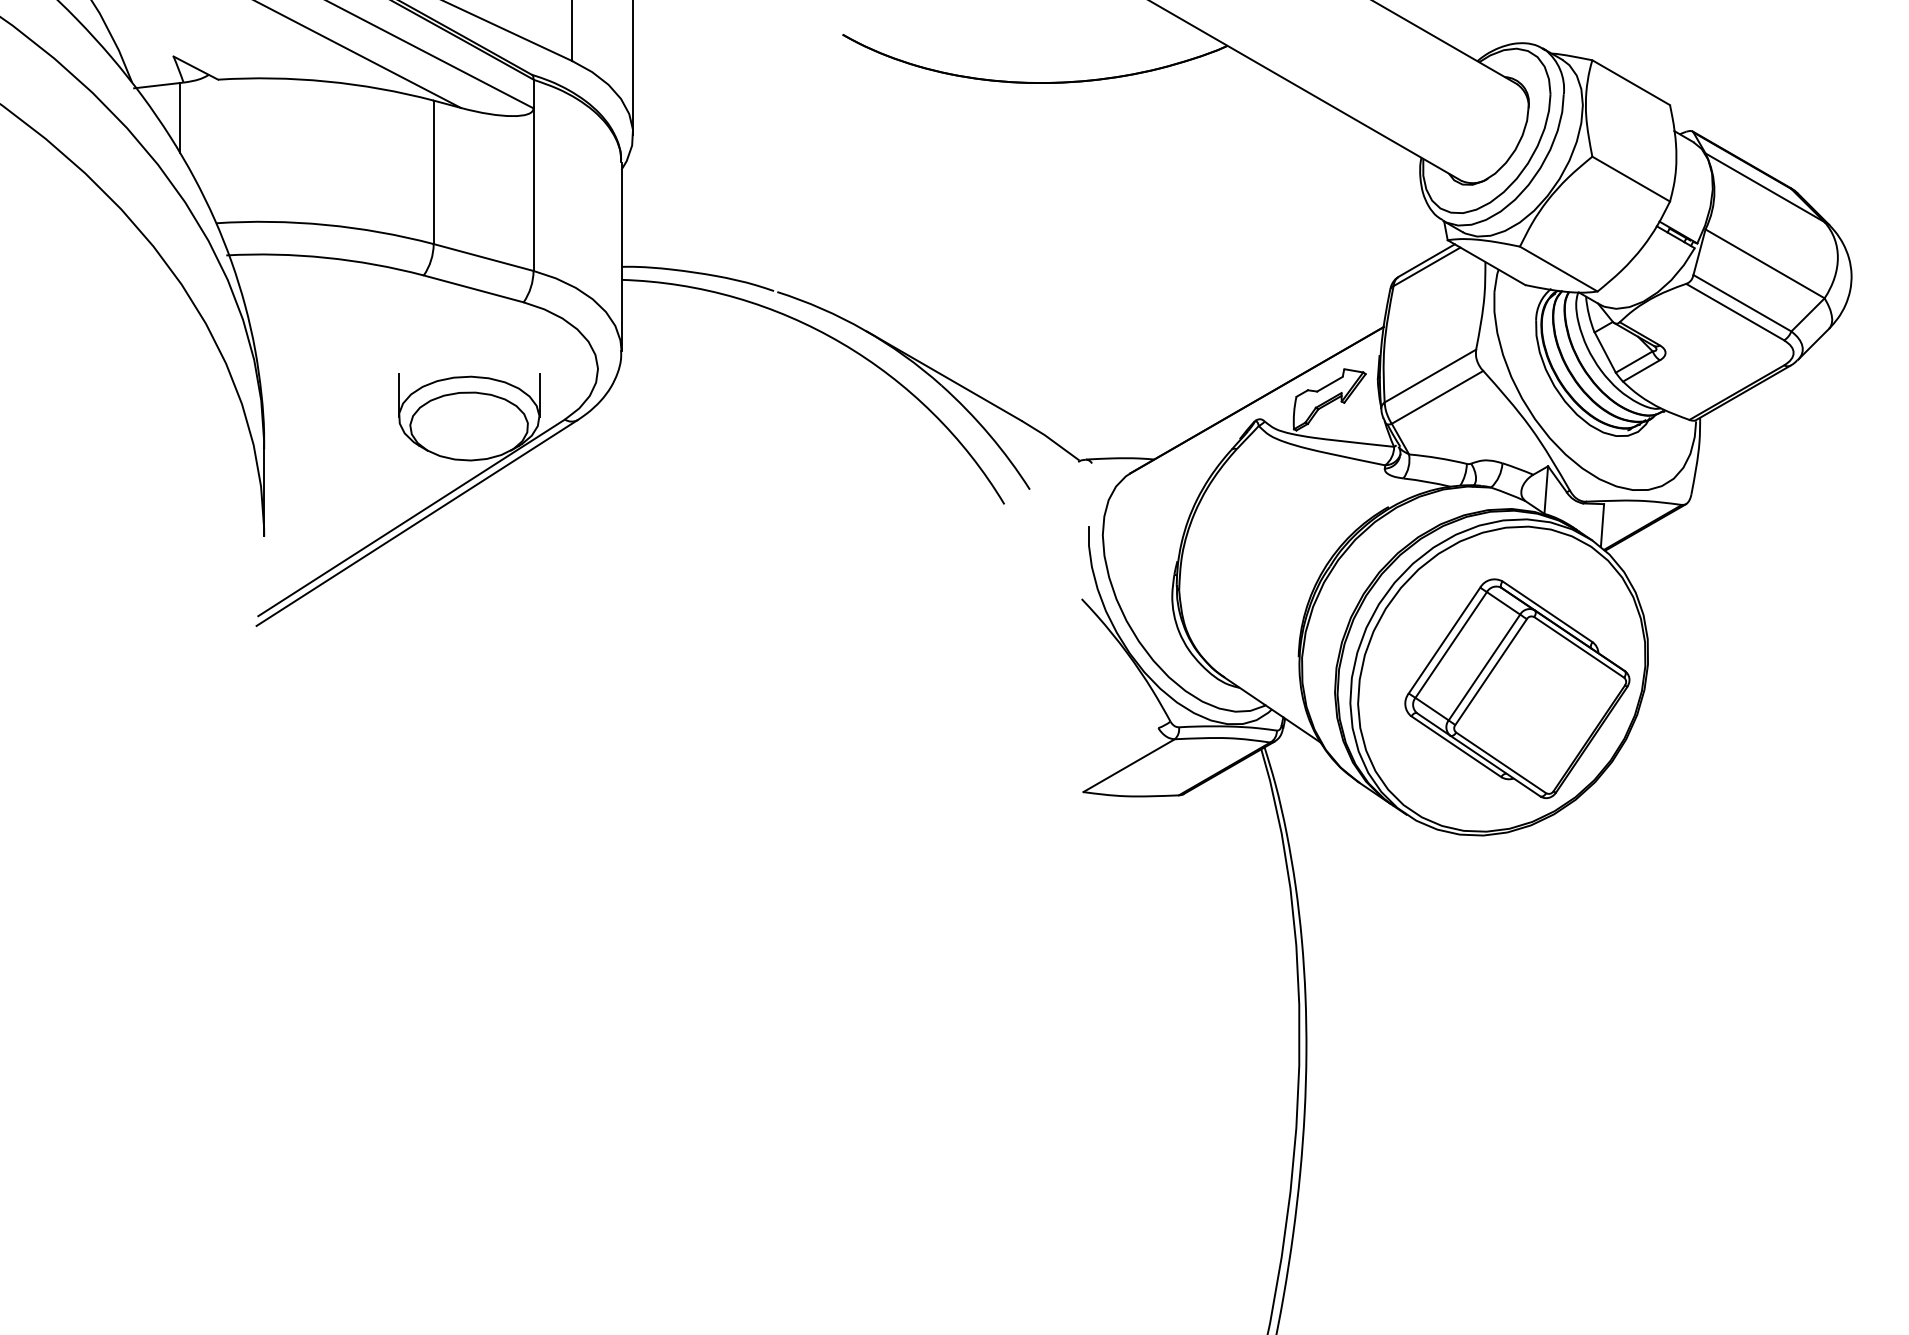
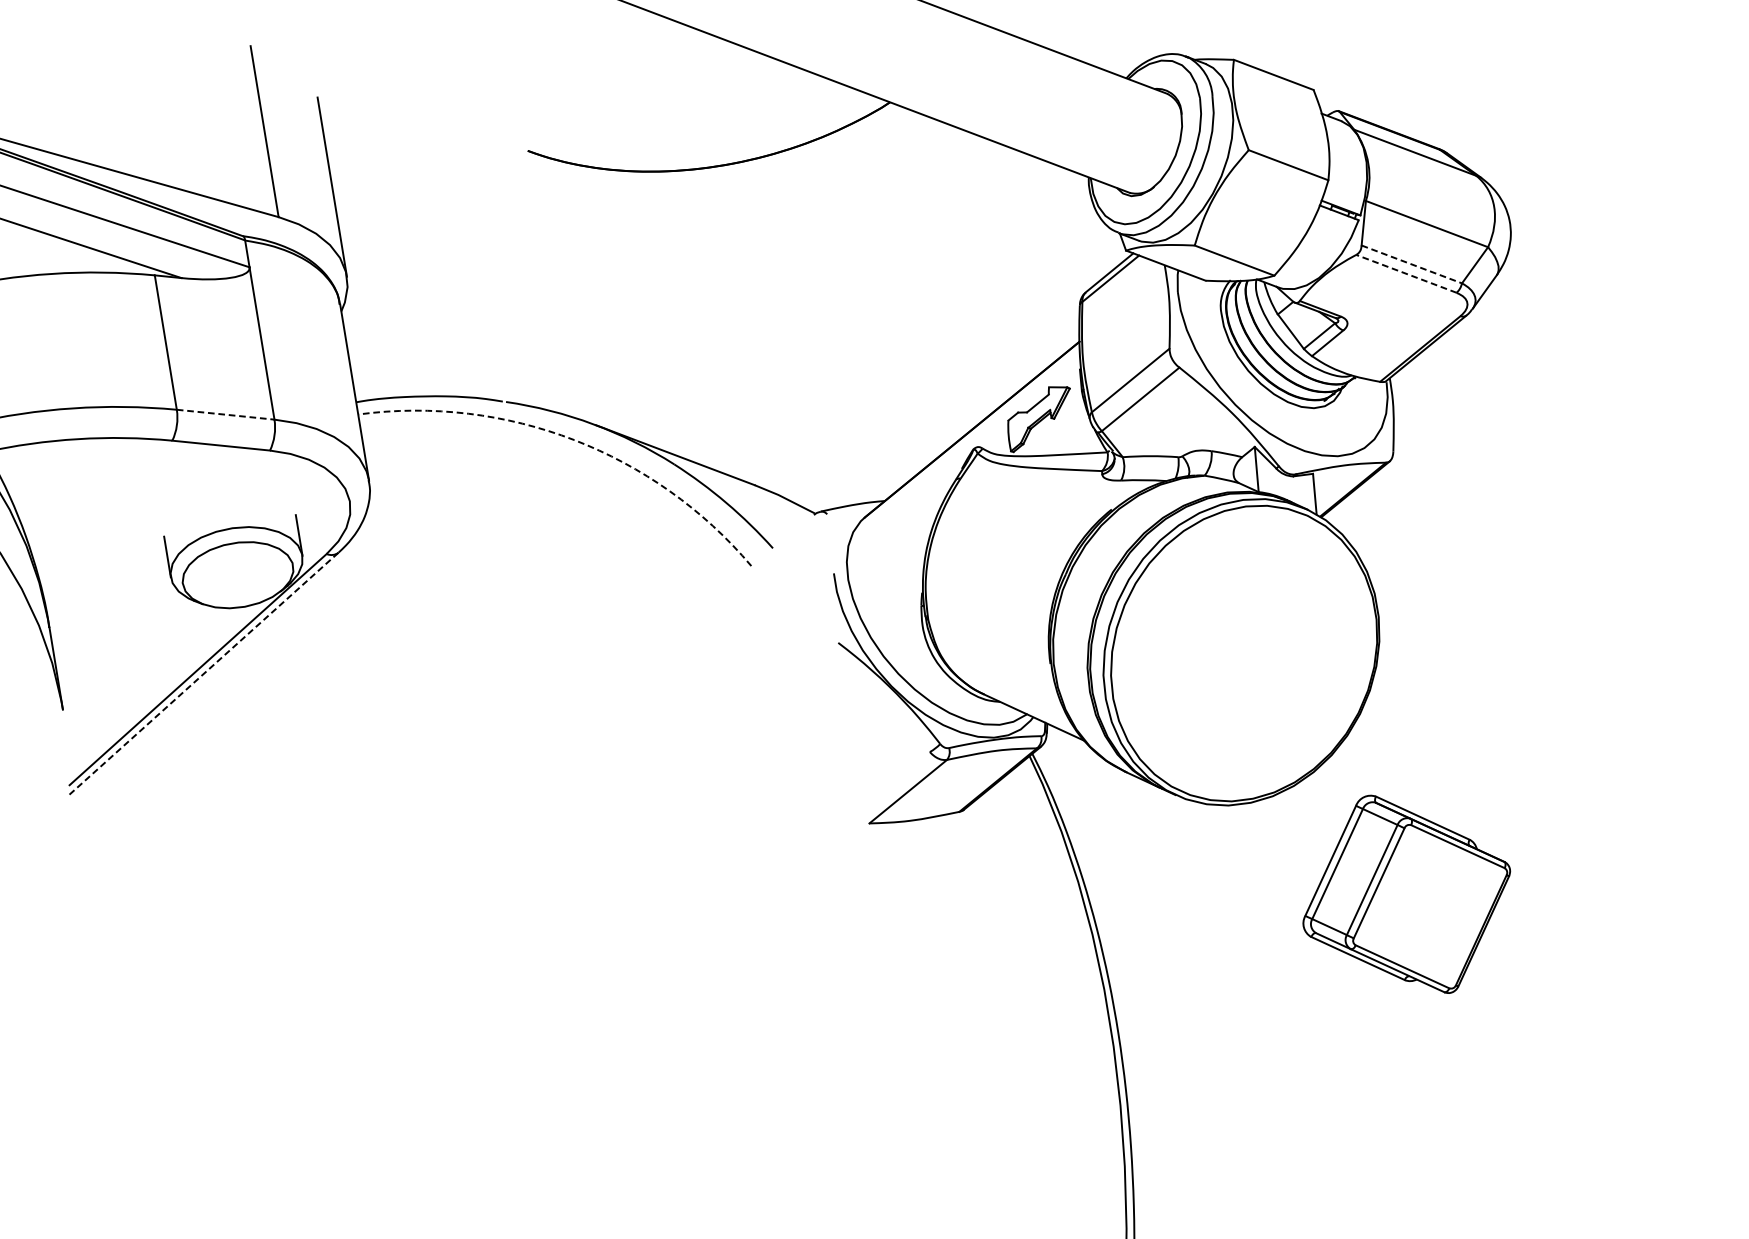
line: (483, 257) -> (225, 414), solid -> dashed
line: (1742, 303) -> (1411, 264), solid -> dashed
line: (1735, 312) -> (1406, 274), solid -> dashed
arc: (841, 343) -> (574, 440), solid -> dashed
line: (417, 523) -> (204, 673), solid -> dashed
part: (1517, 688) -> (1406, 894), moved

